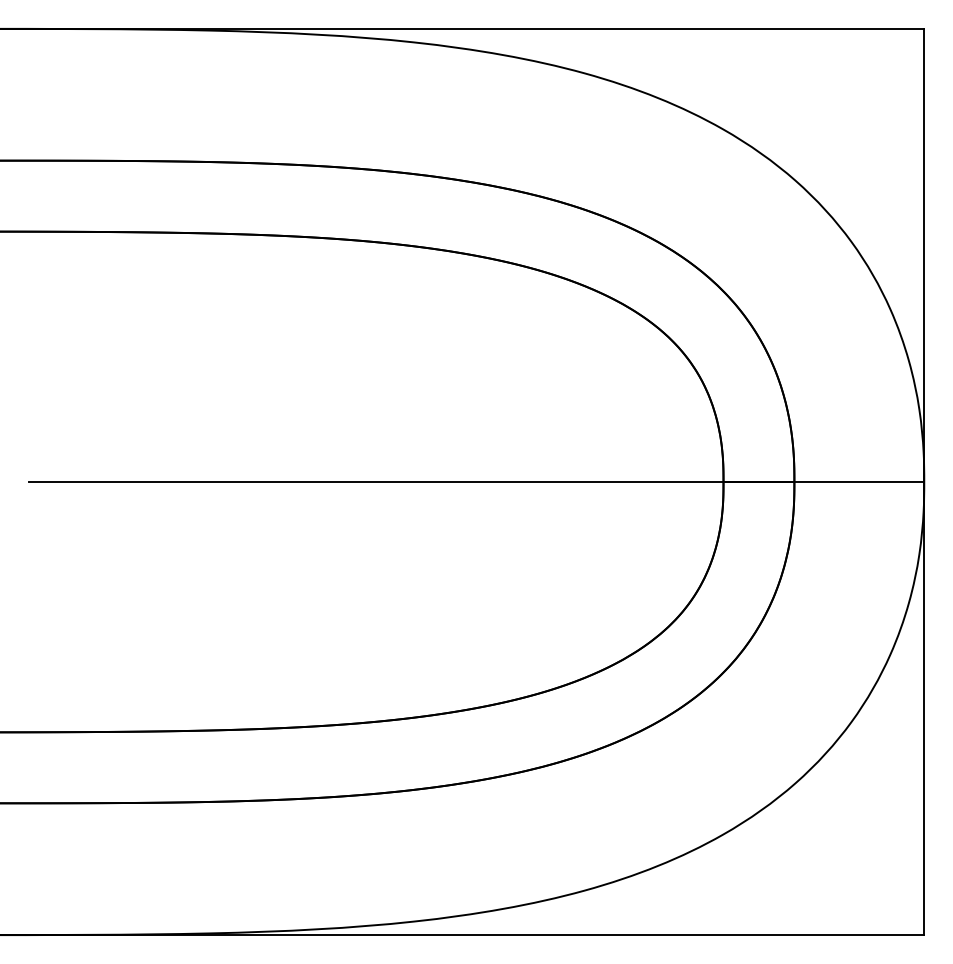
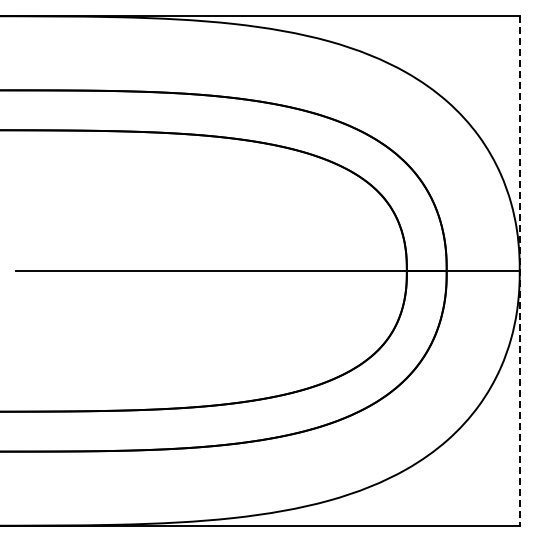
line: (923, 481) -> (519, 270), solid -> dashed

